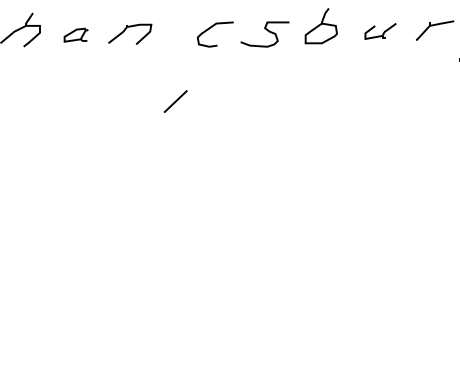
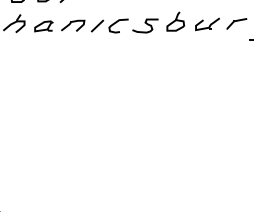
part: (380, 31) -> (207, 24), size x1.43
part: (75, 35) -> (43, 26), size x1.43
line: (175, 100) -> (97, 25), moved

